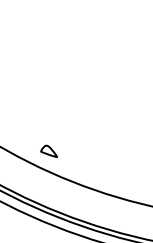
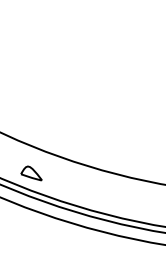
part: (48, 150) -> (30, 172), moved

